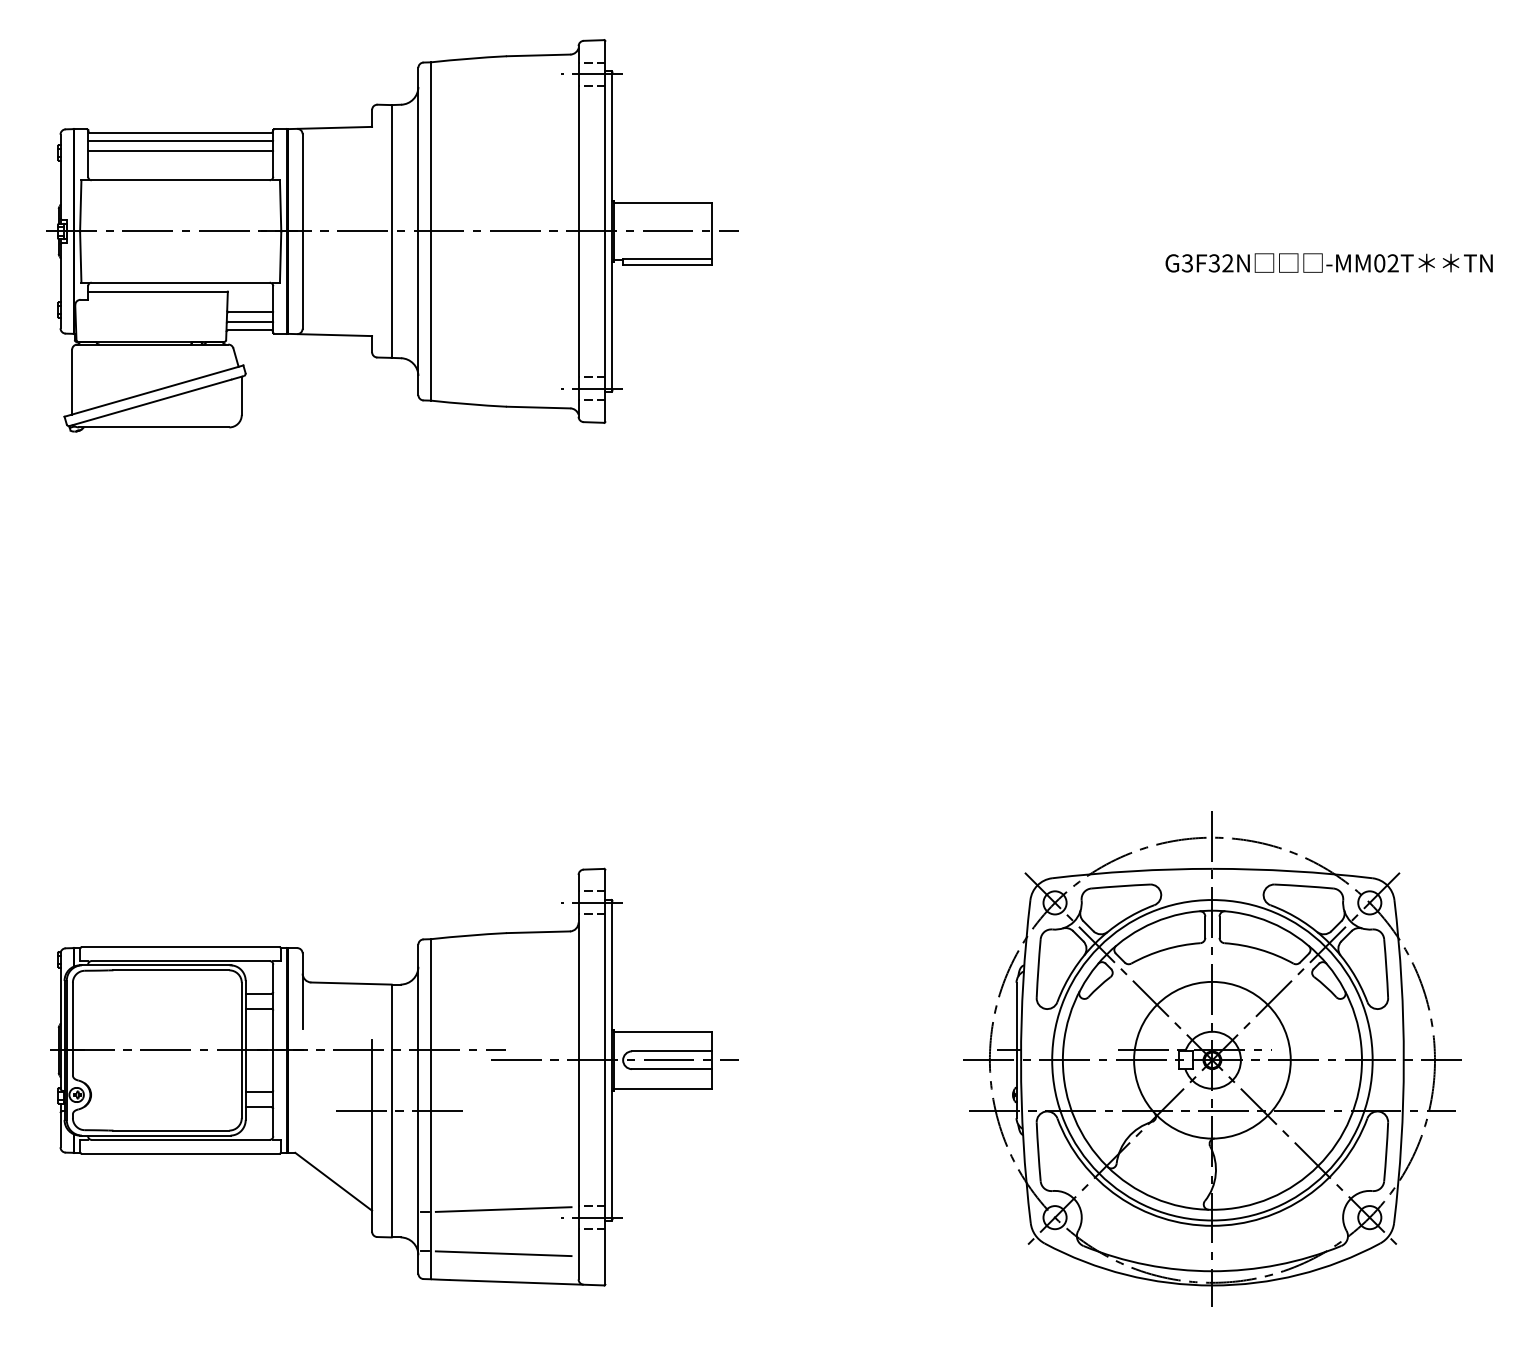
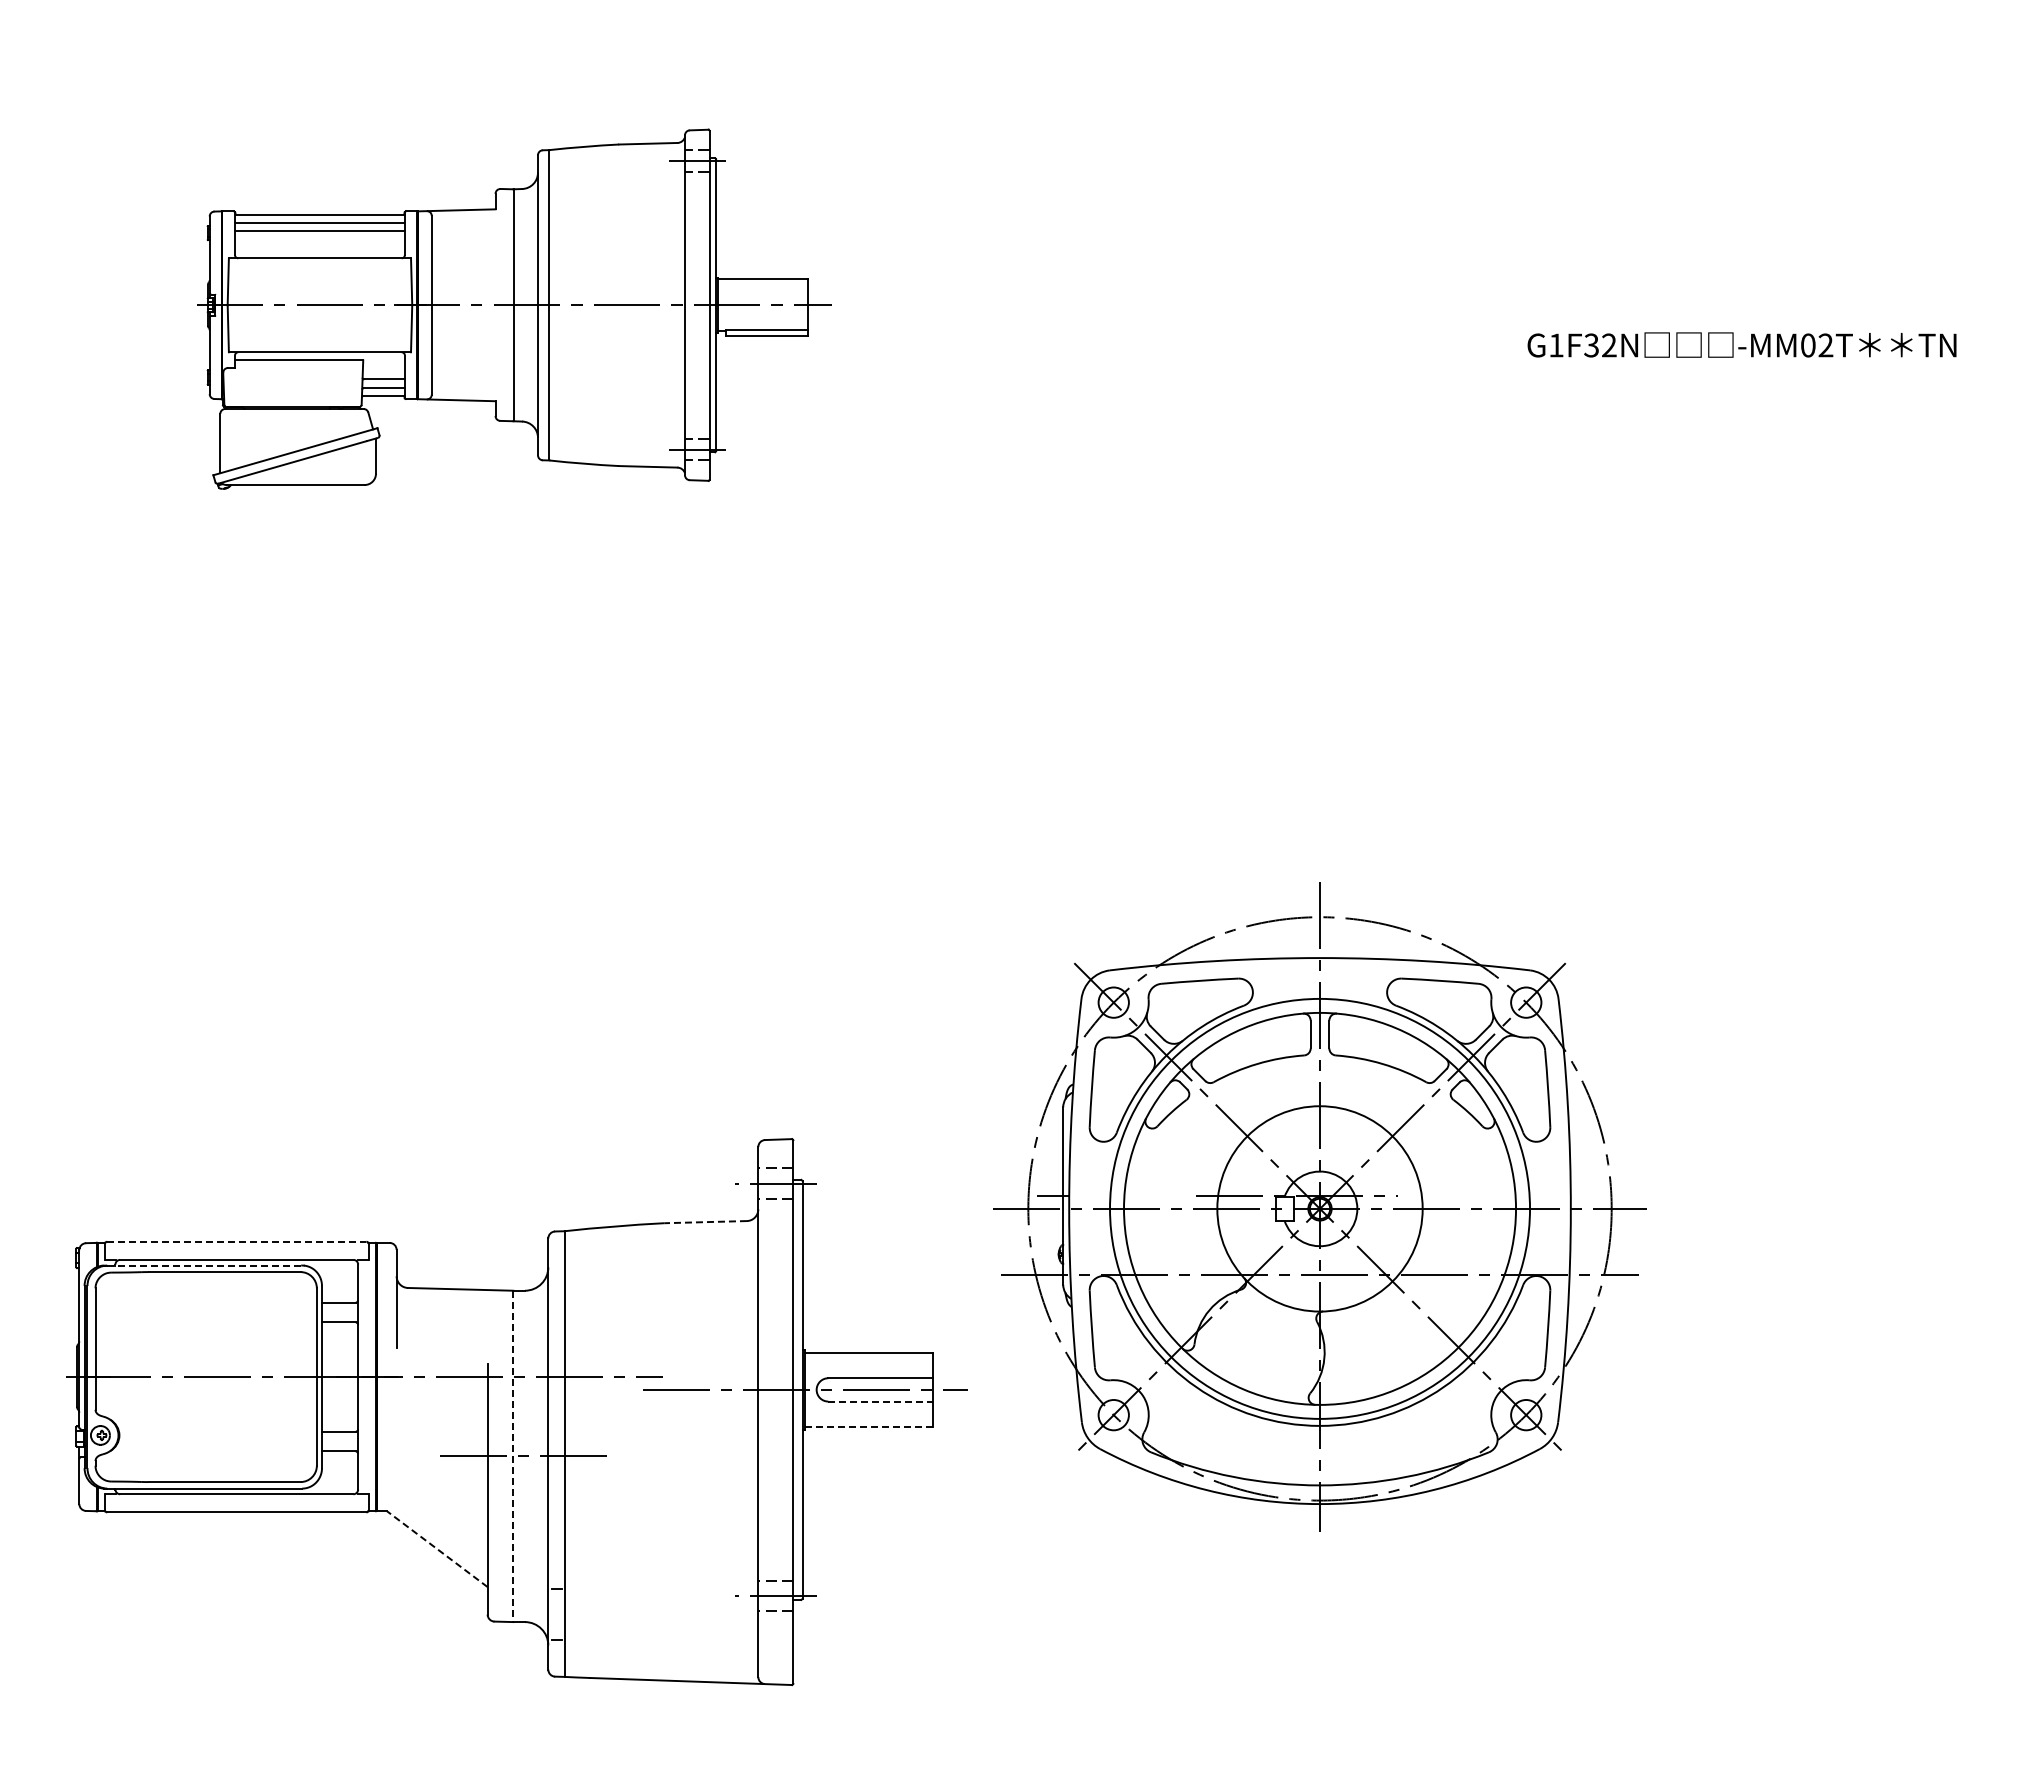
part: (391, 235) -> (513, 308), size x0.7
text: (1186, 263) -> (1555, 345), G3F32N -> G1F32N
line: (538, 932) -> (705, 1222), solid -> dashed
line: (180, 947) -> (236, 1241), solid -> dashed
line: (156, 965) -> (205, 1265), solid -> dashed
part: (1212, 1058) -> (1319, 1206), moved
line: (671, 1069) -> (880, 1401), solid -> dashed
line: (663, 1088) -> (869, 1427), solid -> dashed
line: (391, 1111) -> (513, 1456), solid -> dashed
line: (333, 1181) -> (436, 1548), solid -> dashed
line: (503, 1209) -> (660, 1585), removed
line: (503, 1253) -> (660, 1643), removed

